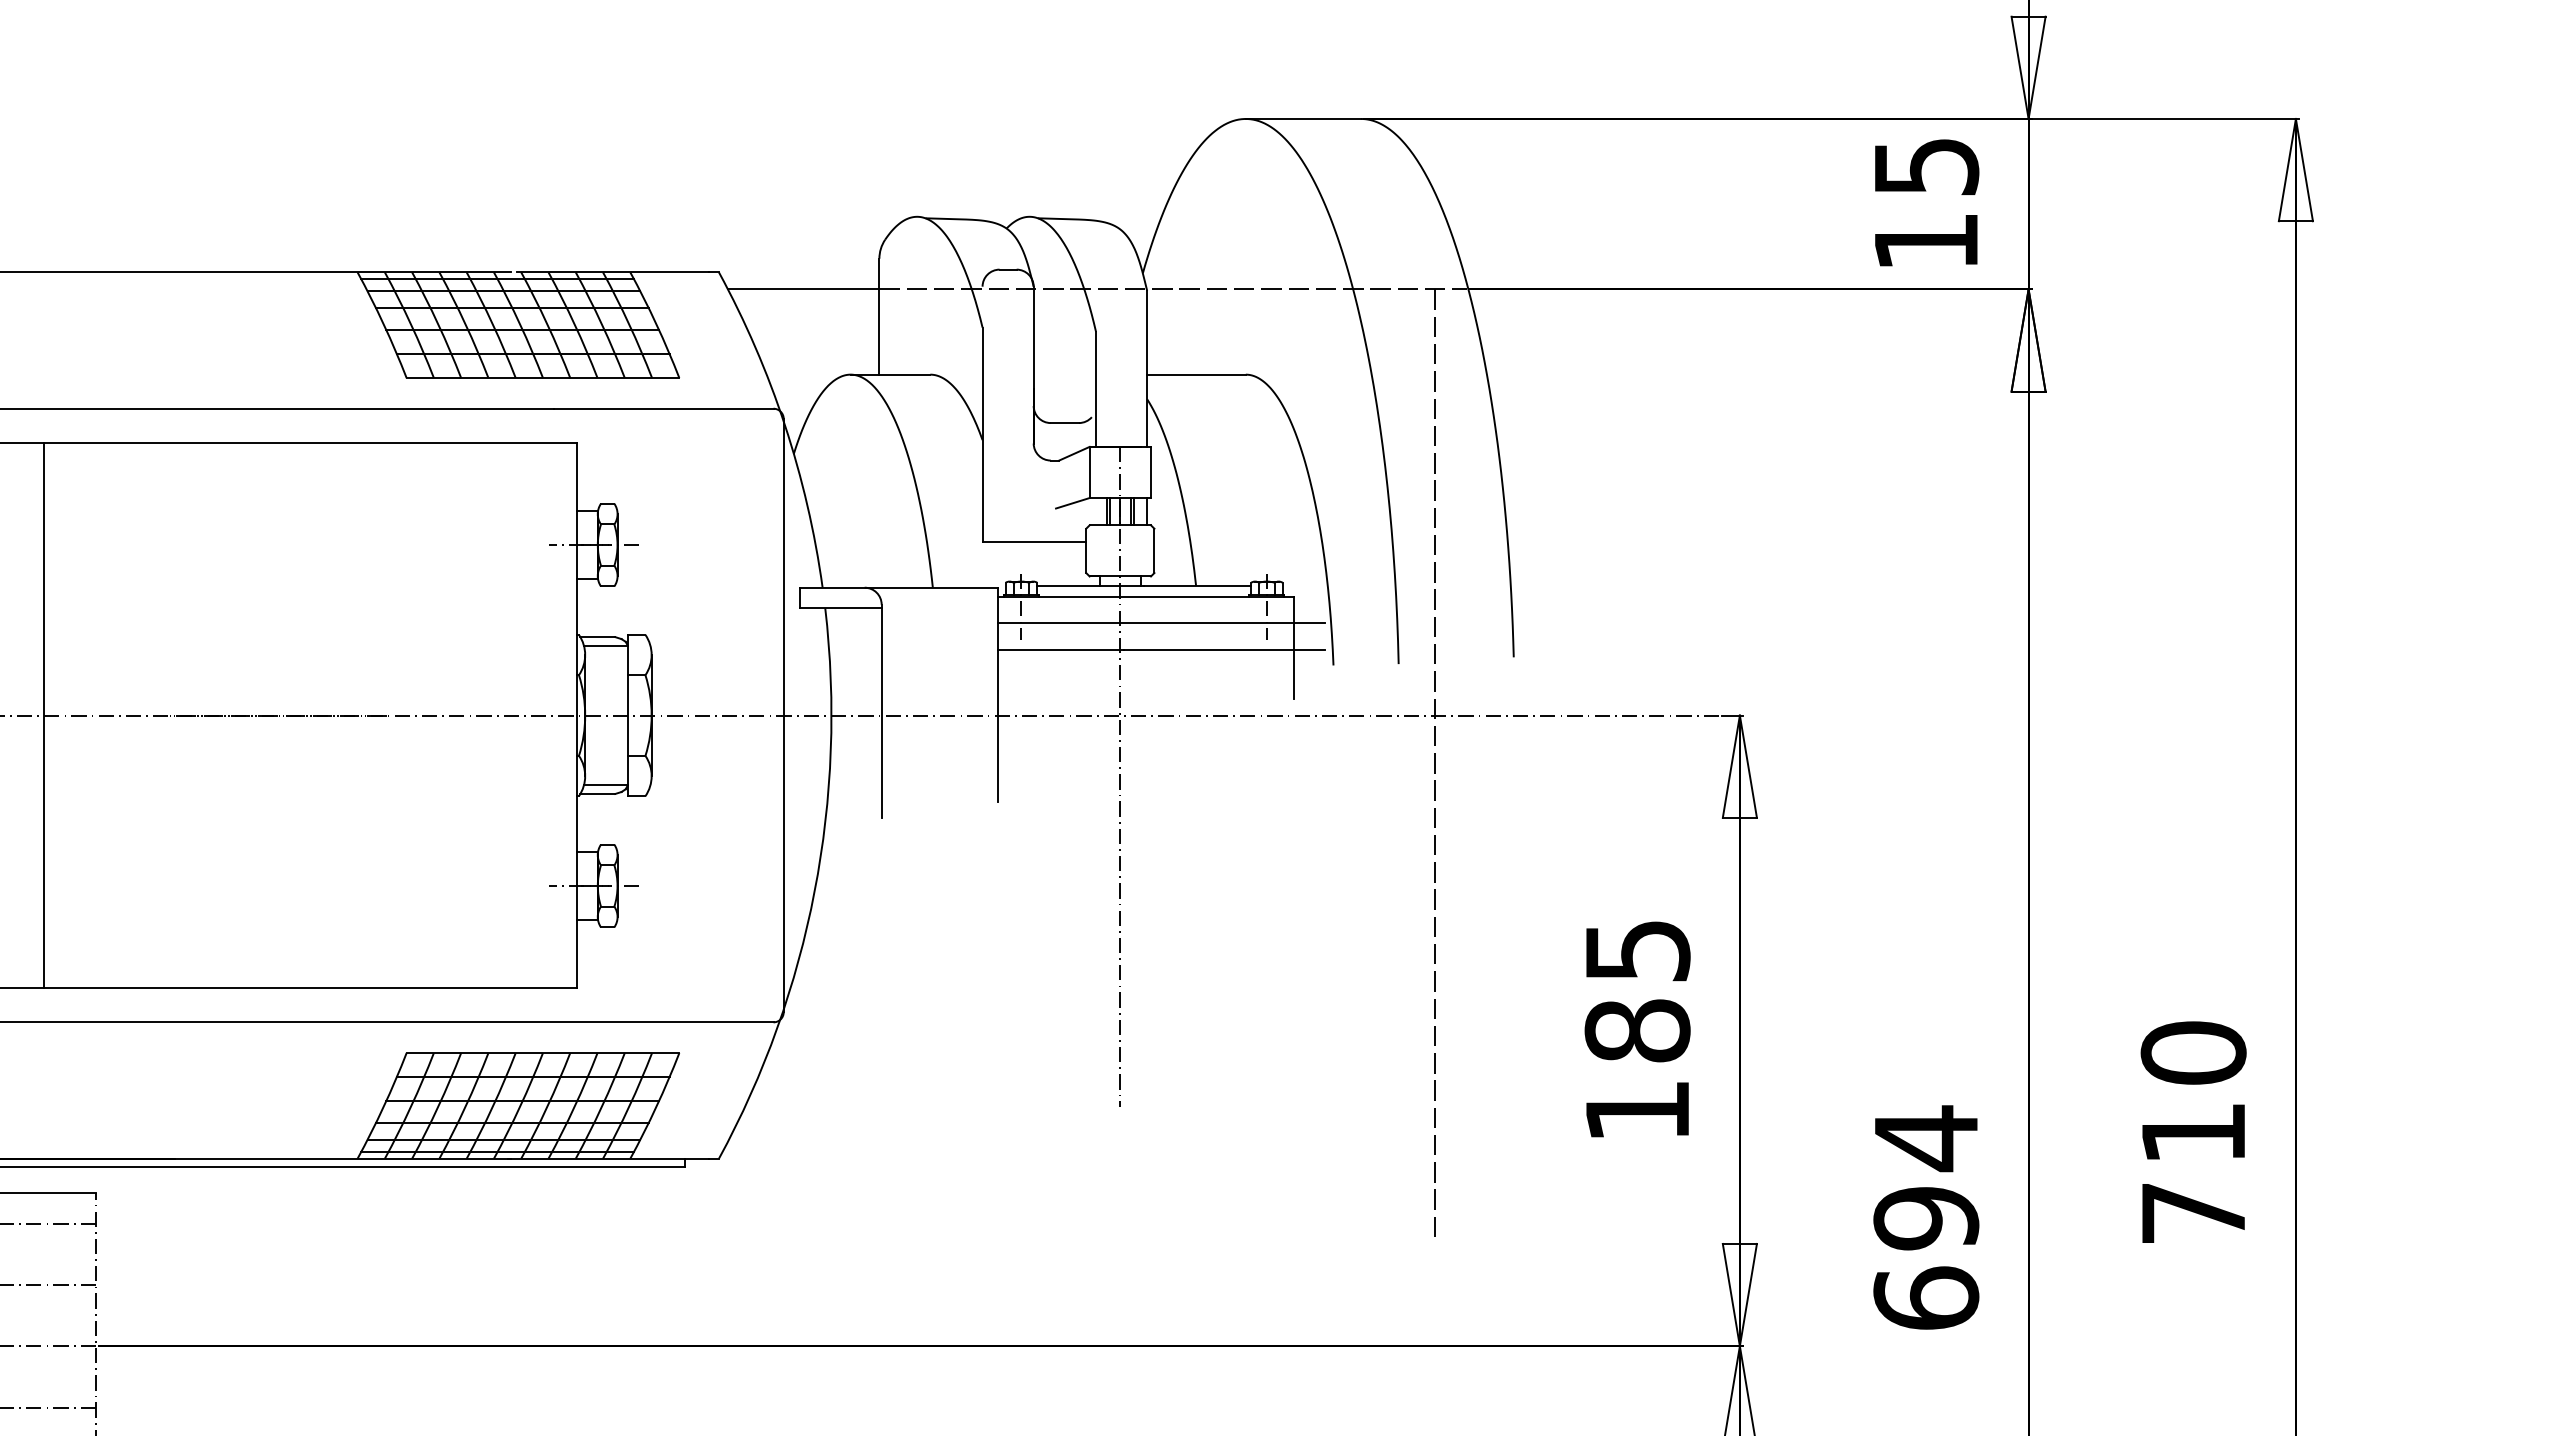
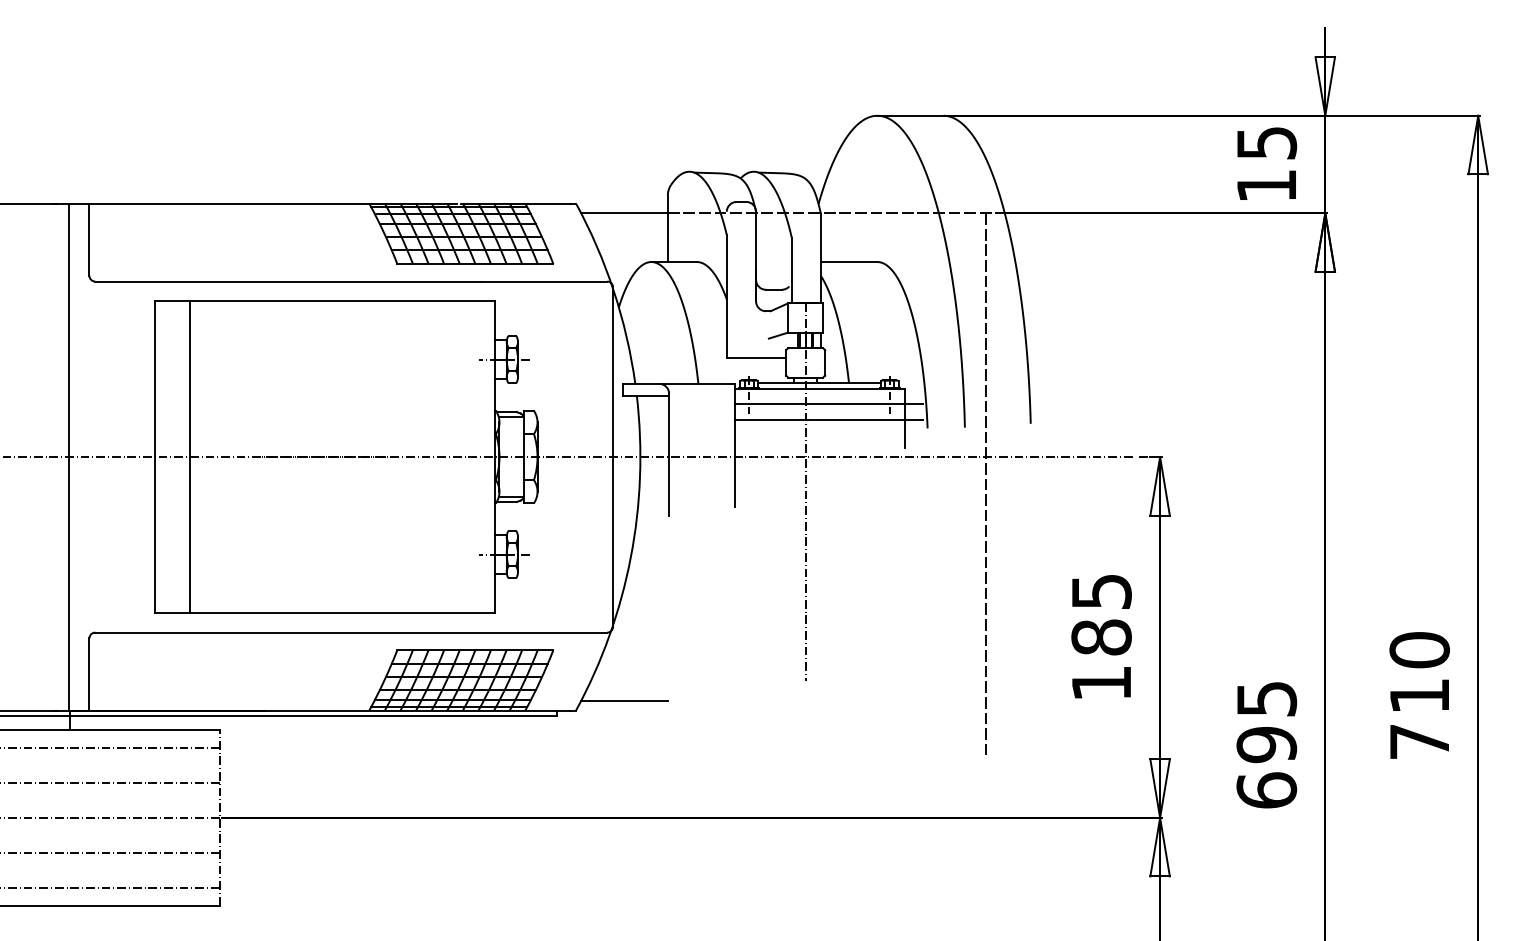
text: (1927, 1139) -> (1267, 699), 694 -> 695
line: (803, 1141) -> (624, 700), added

